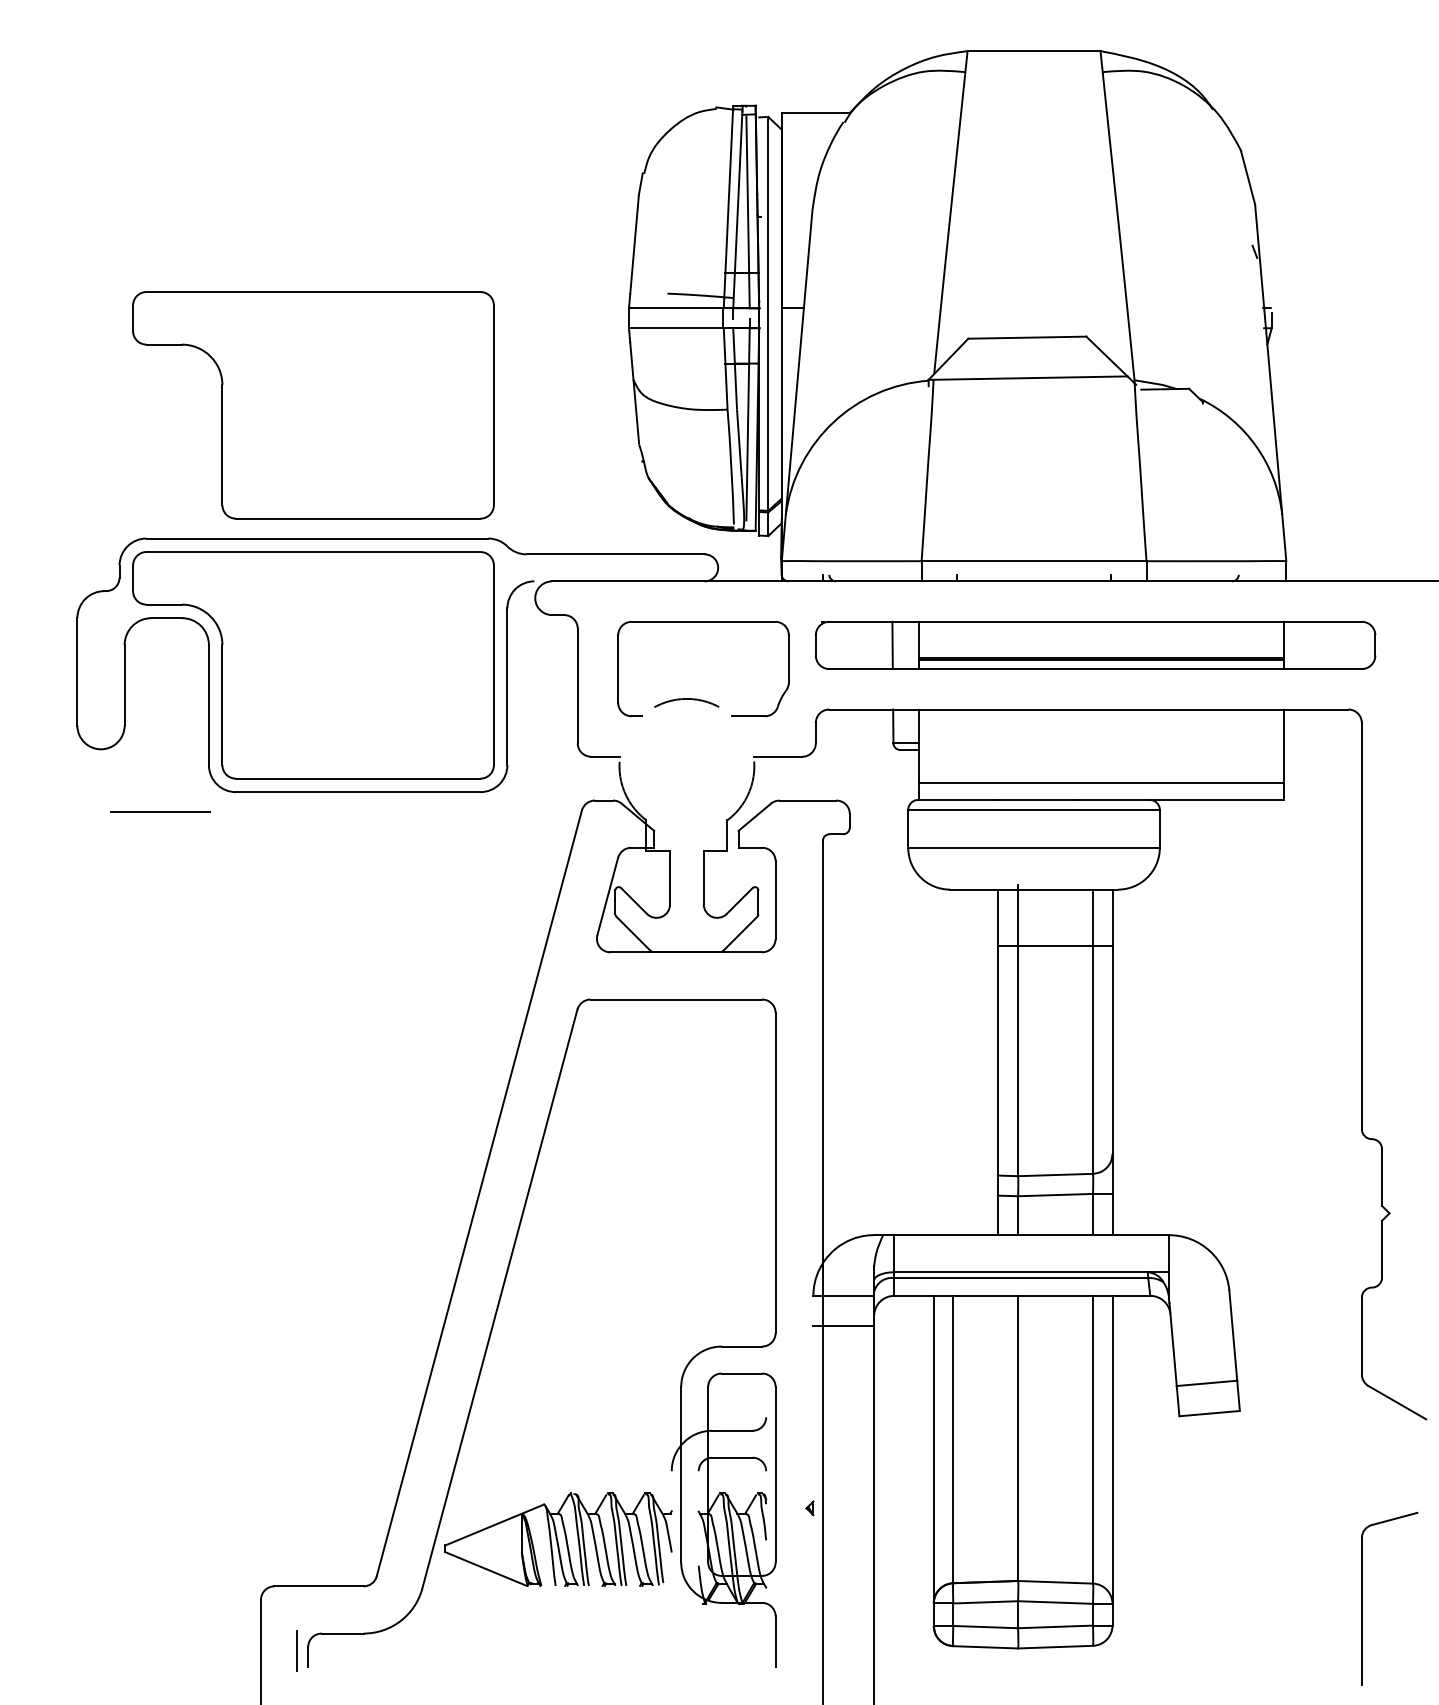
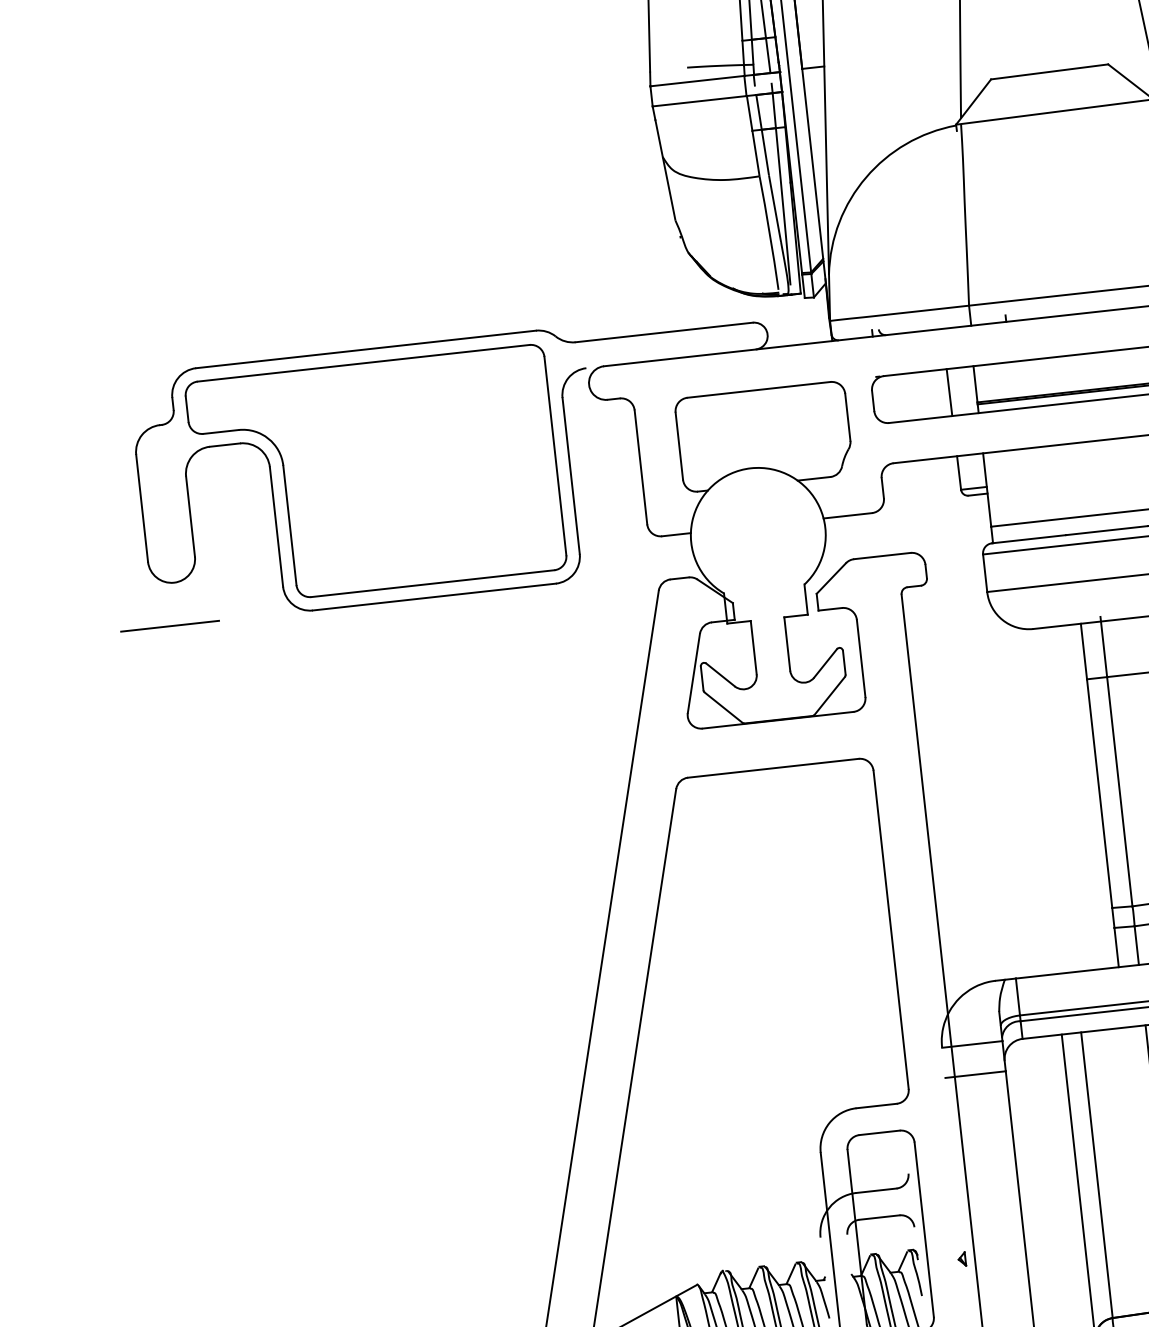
part: (313, 405) -> (347, 217), removed
arc: (686, 698) -> (750, 467), dashed -> solid
line: (160, 811) -> (170, 625), moved

